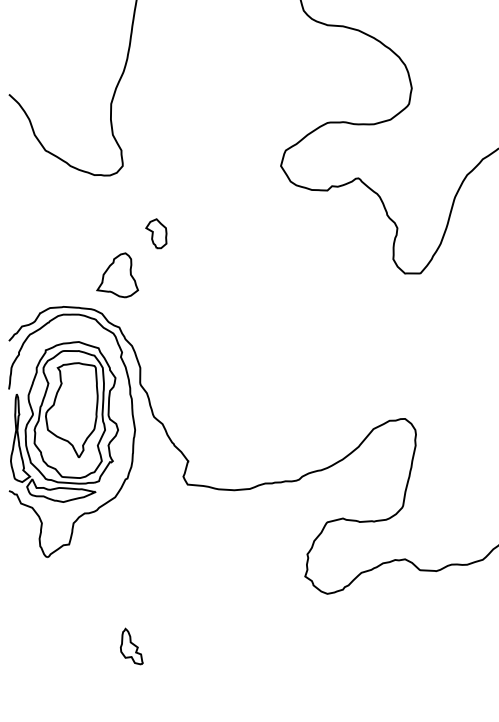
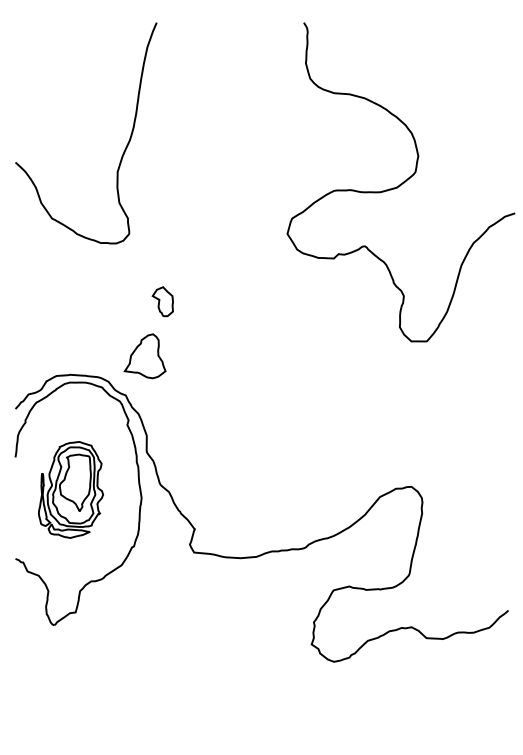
part: (117, 275) -> (144, 356), moved
part: (64, 421) -> (70, 489), size x0.6
part: (132, 646) -> (138, 714), removed

